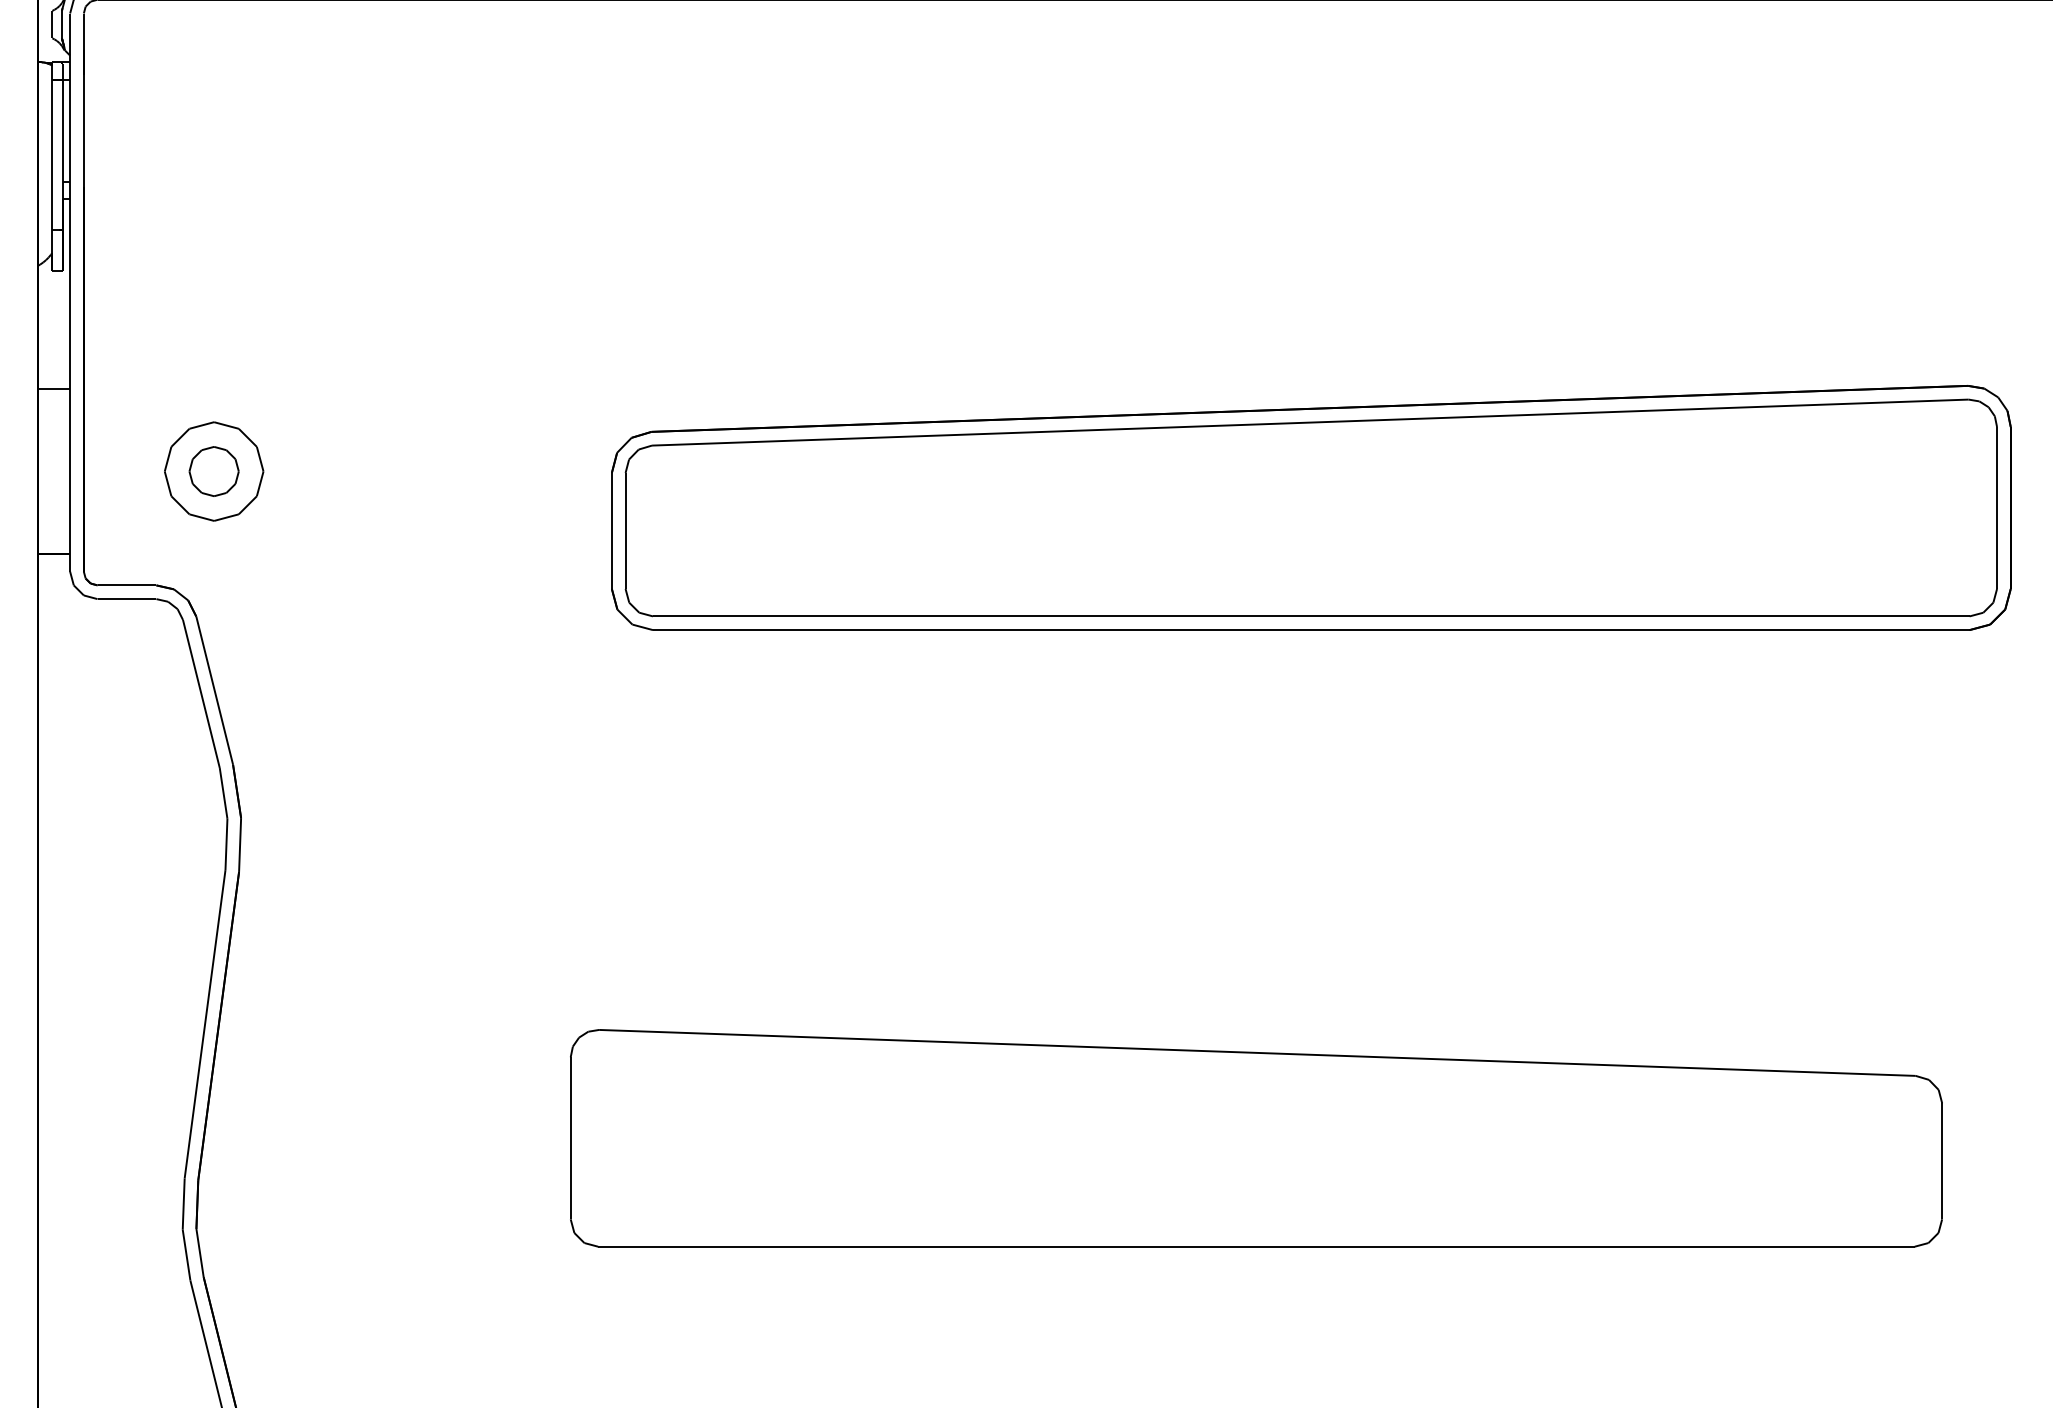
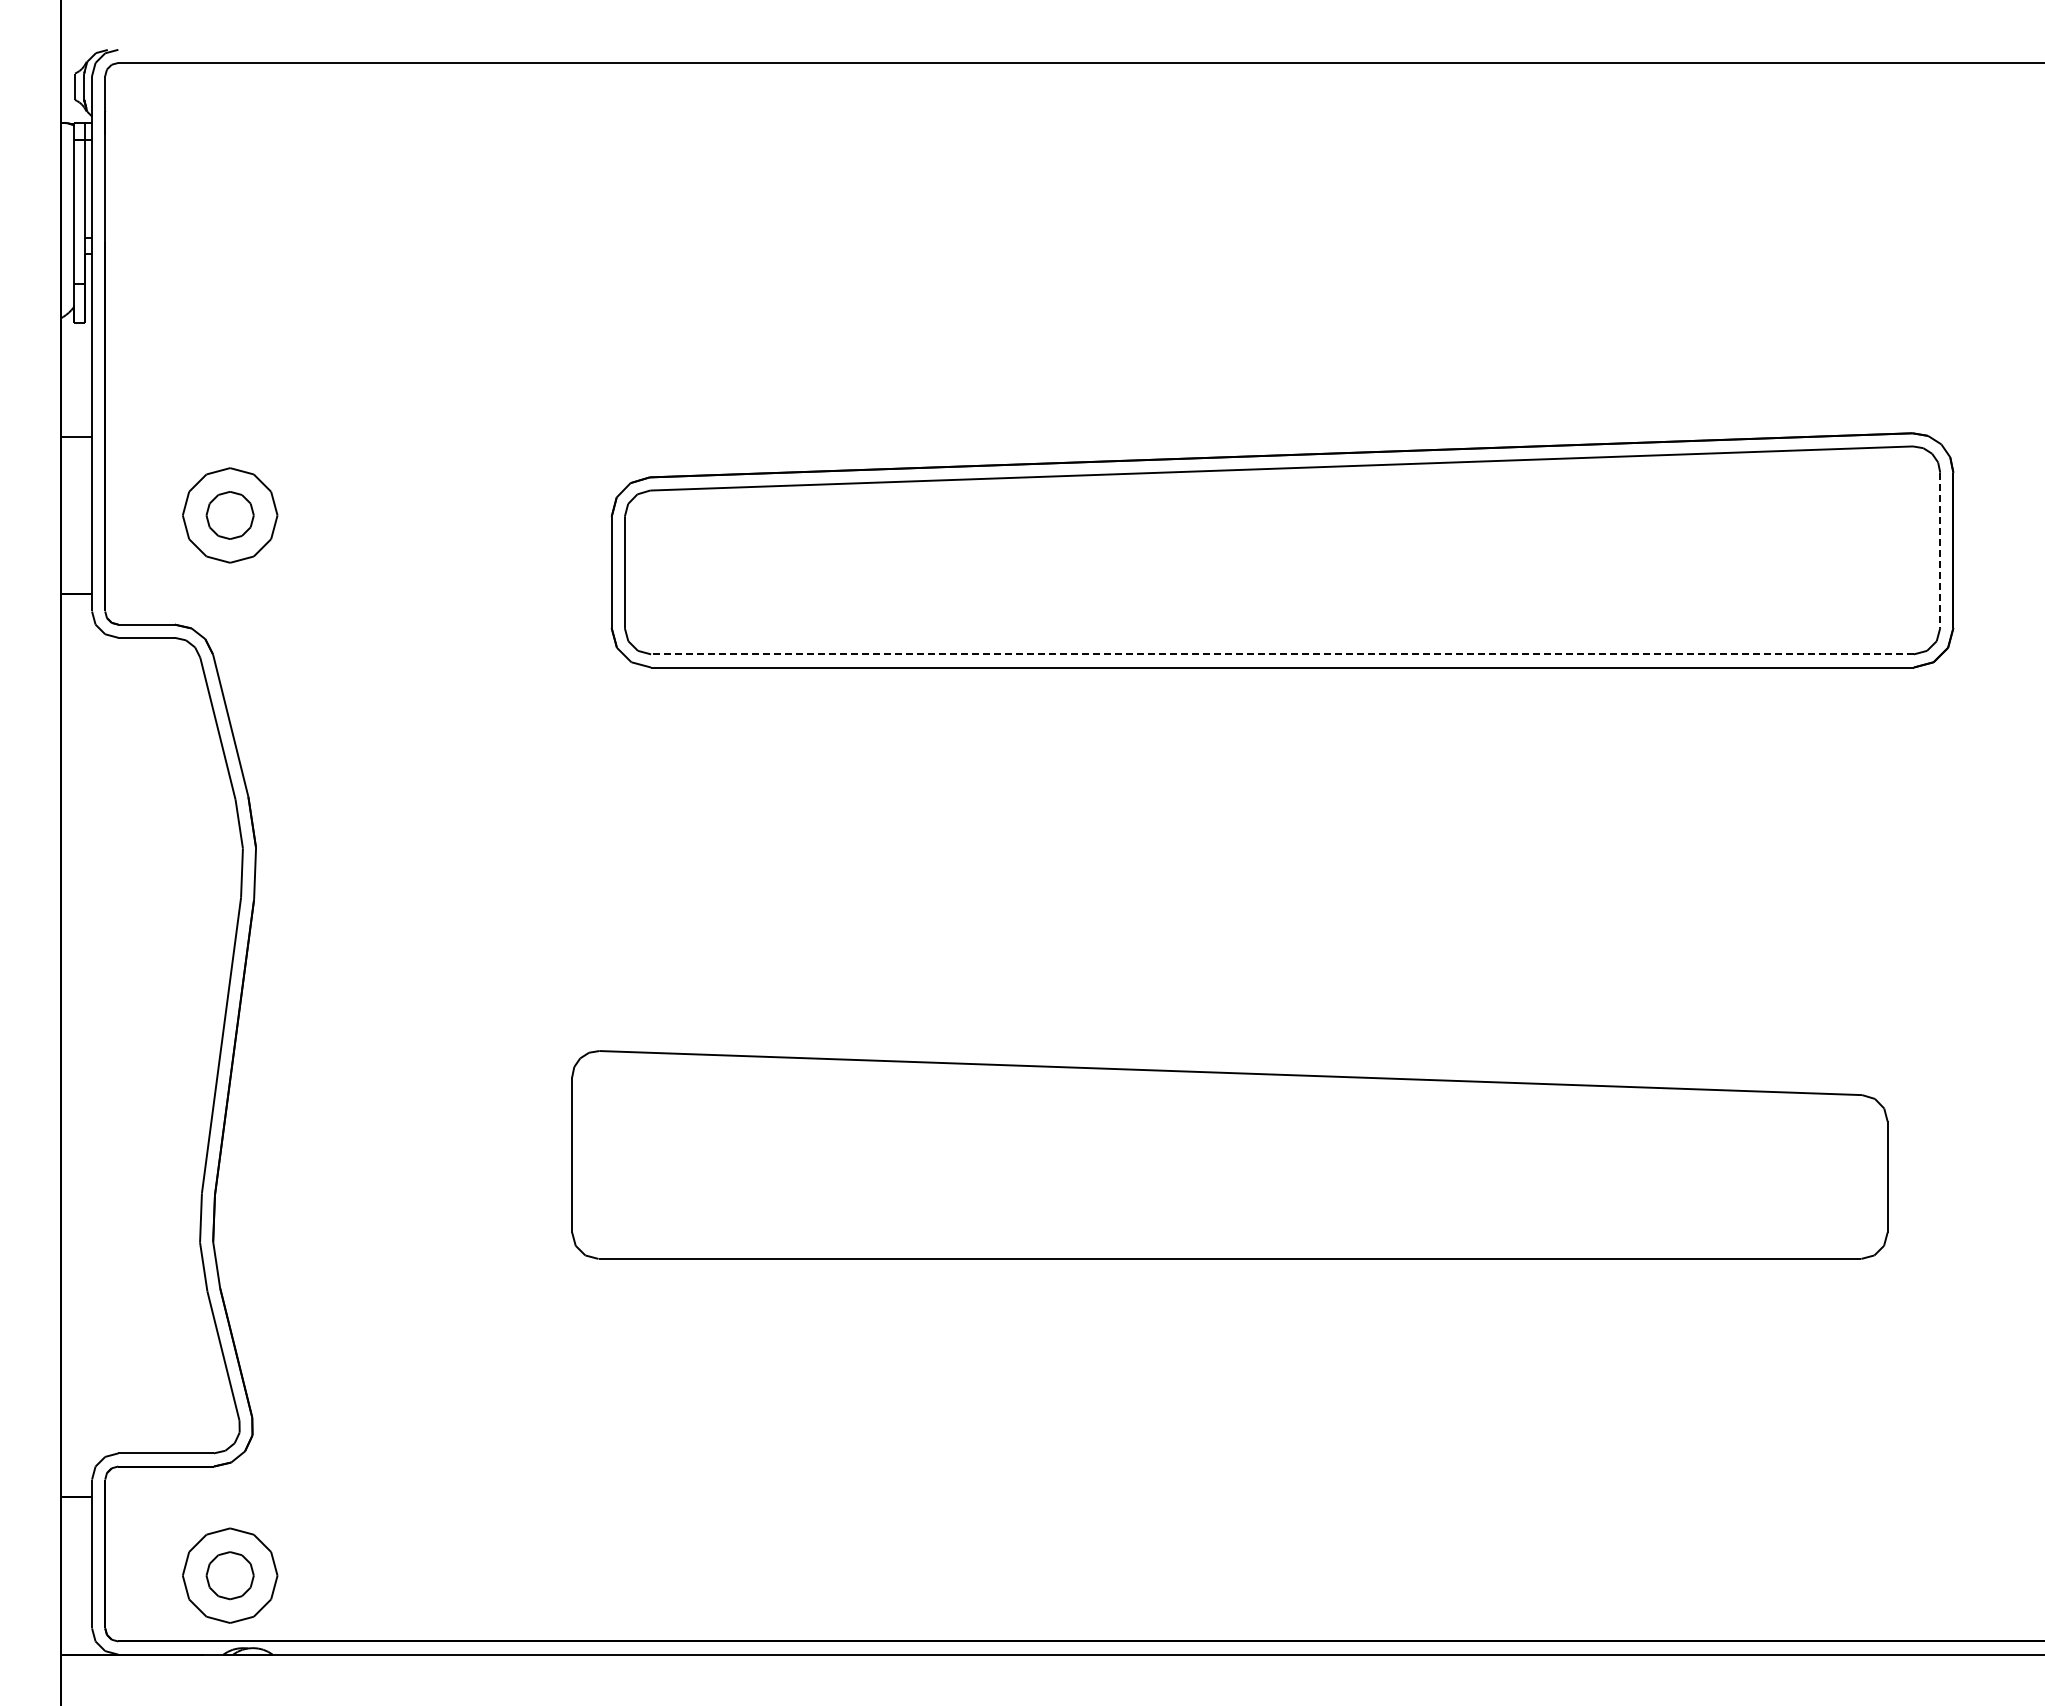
line: (1997, 508) -> (1940, 550), solid -> dashed
line: (1311, 616) -> (1282, 654), solid -> dashed

